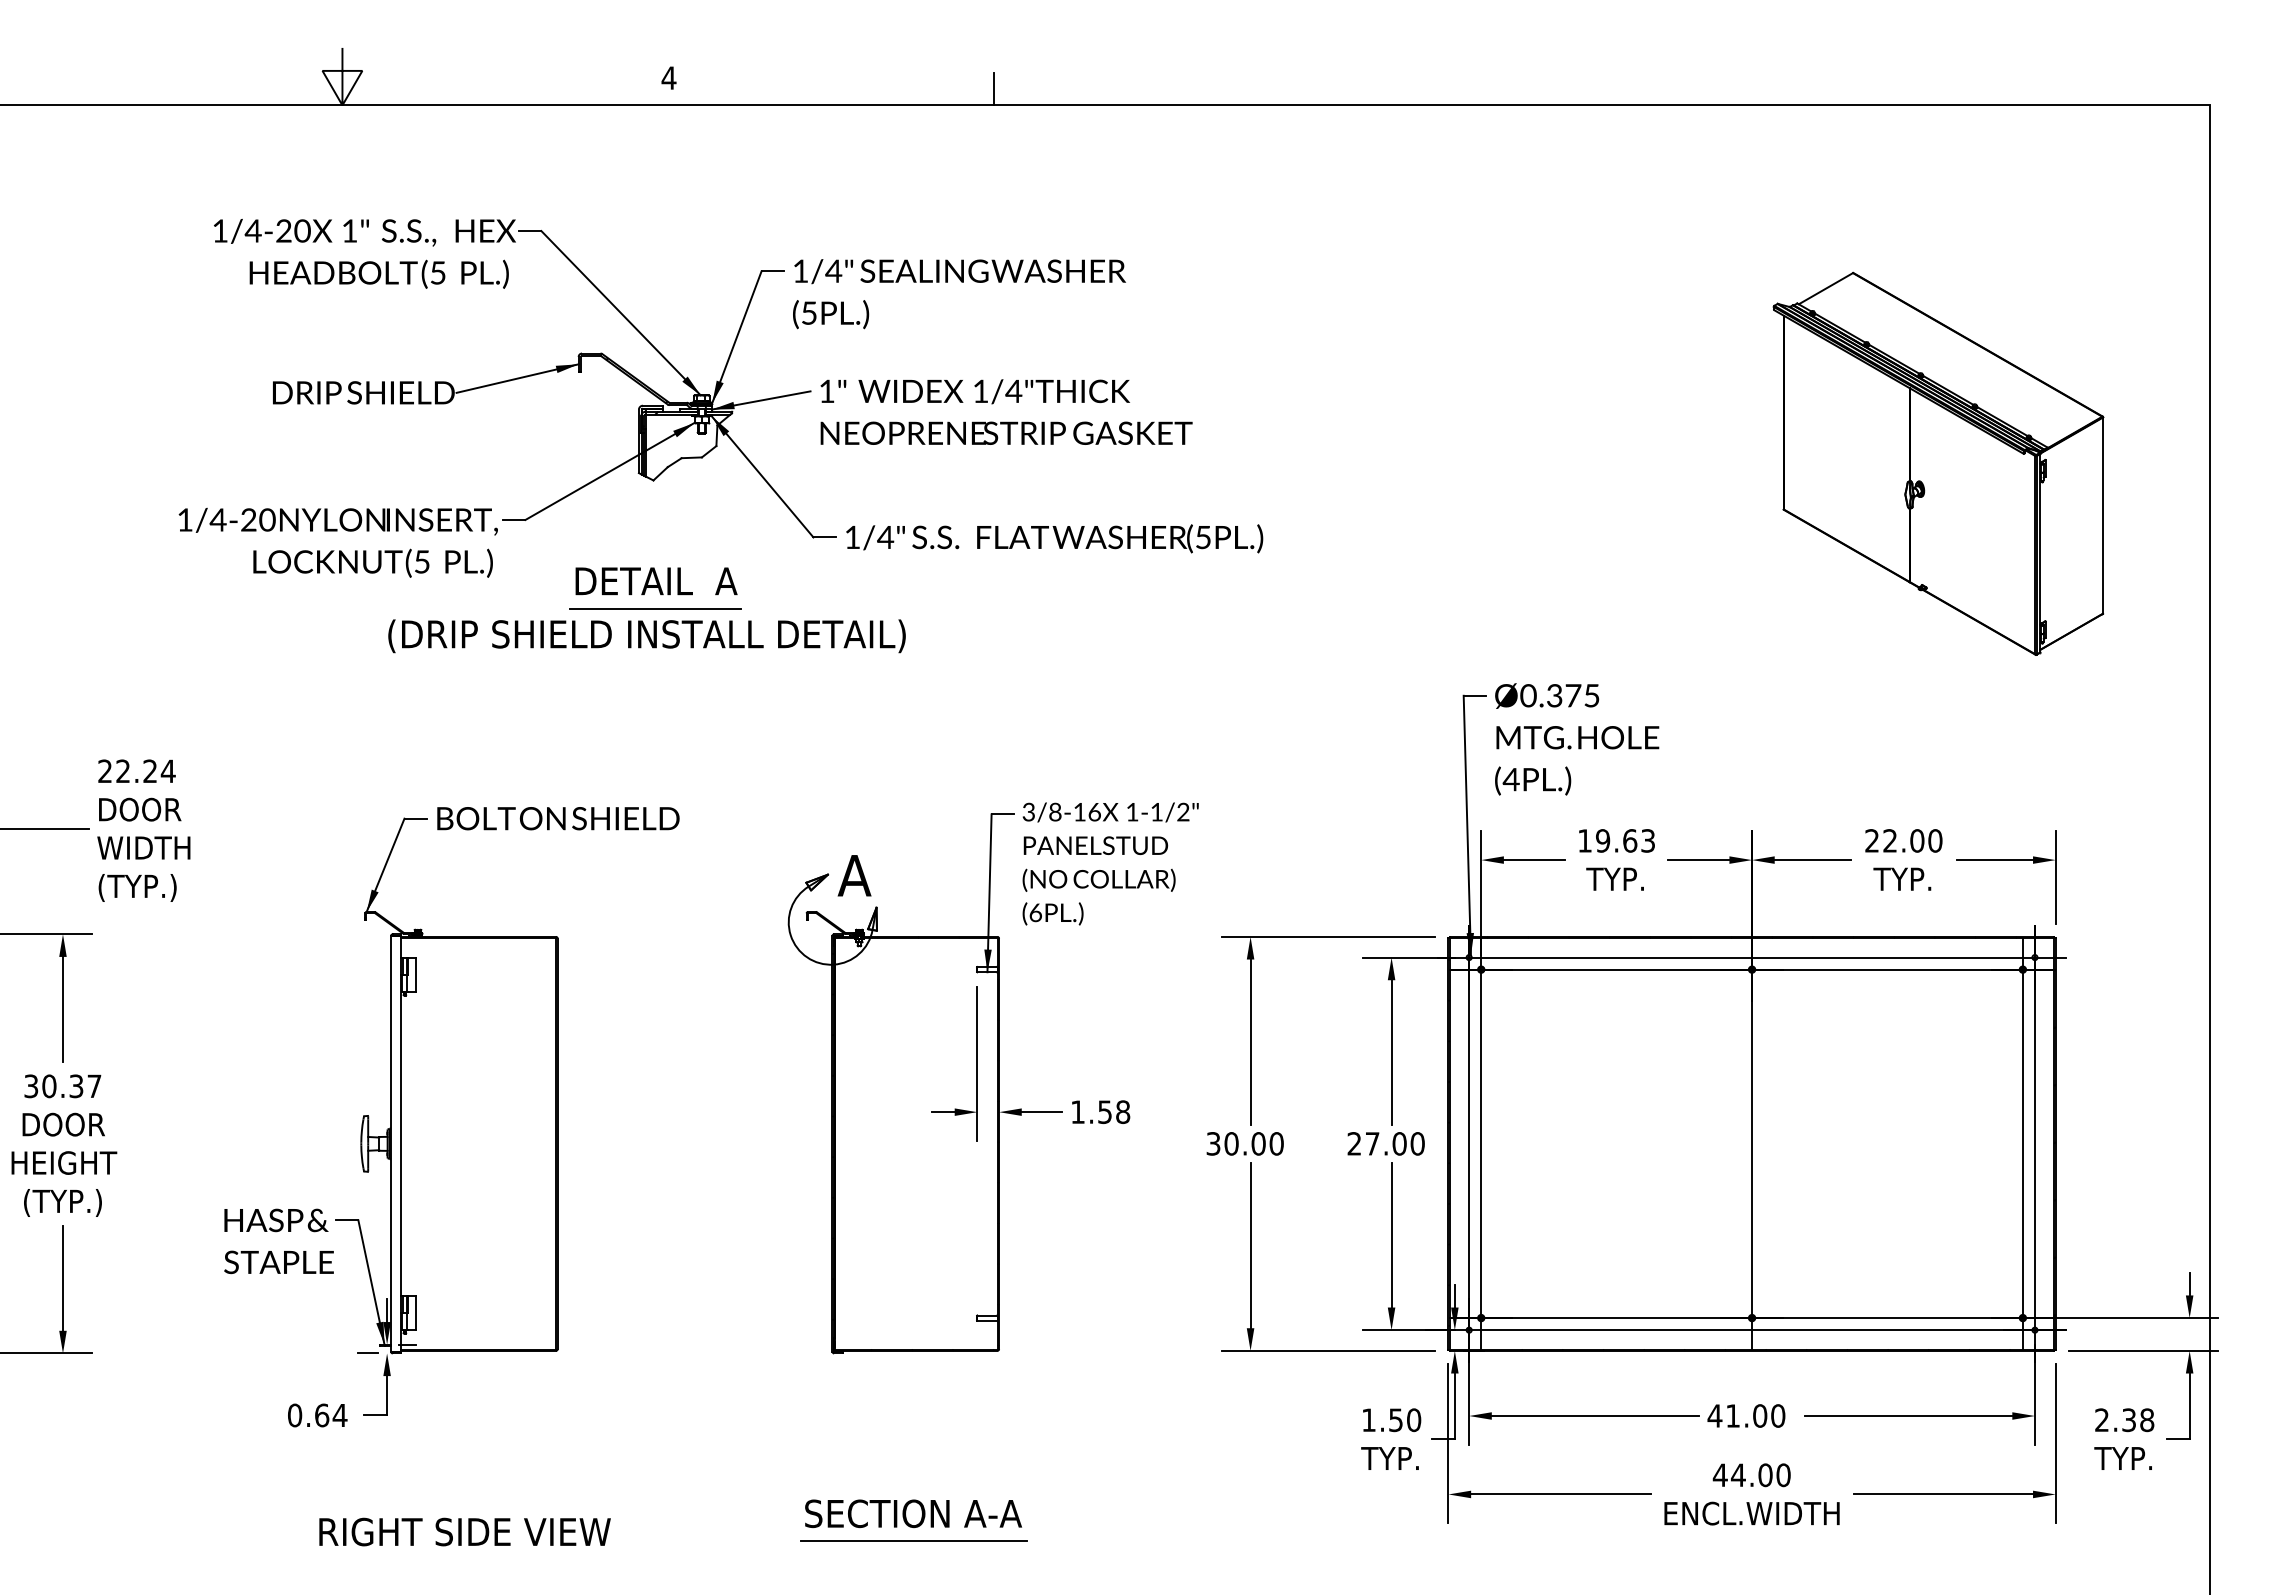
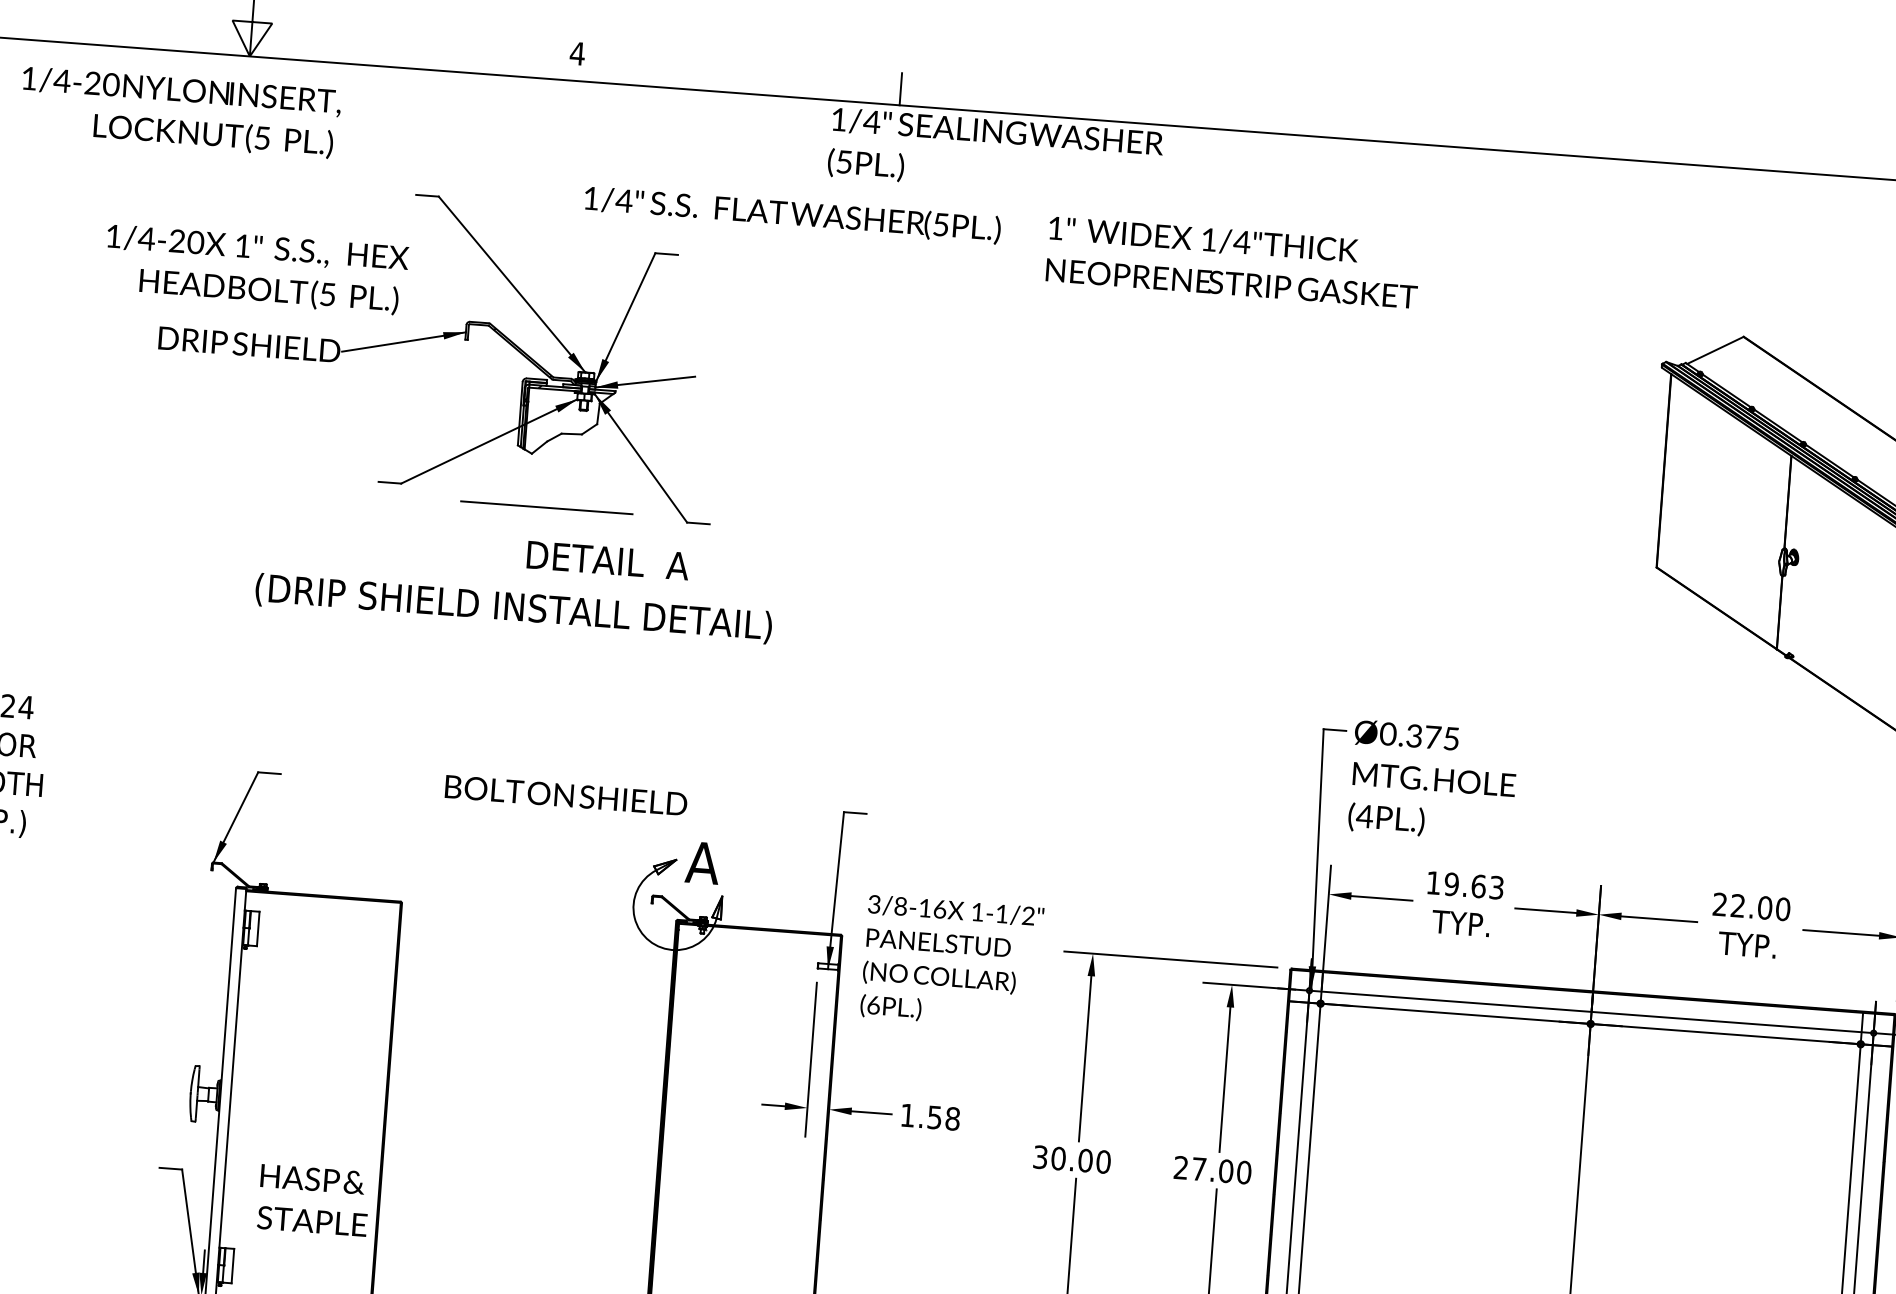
text: (364, 253) -> (255, 269), moved
text: (959, 294) -> (995, 154), moved
text: (1006, 411) -> (1233, 261), moved
text: (1054, 538) -> (792, 214), moved
text: (337, 542) -> (179, 112), moved
text: (656, 581) -> (608, 560), moved
line: (655, 608) -> (546, 507), moved
text: (558, 818) -> (566, 795), moved
text: (1110, 863) -> (951, 961), moved
text: (278, 1241) -> (313, 1200), moved

